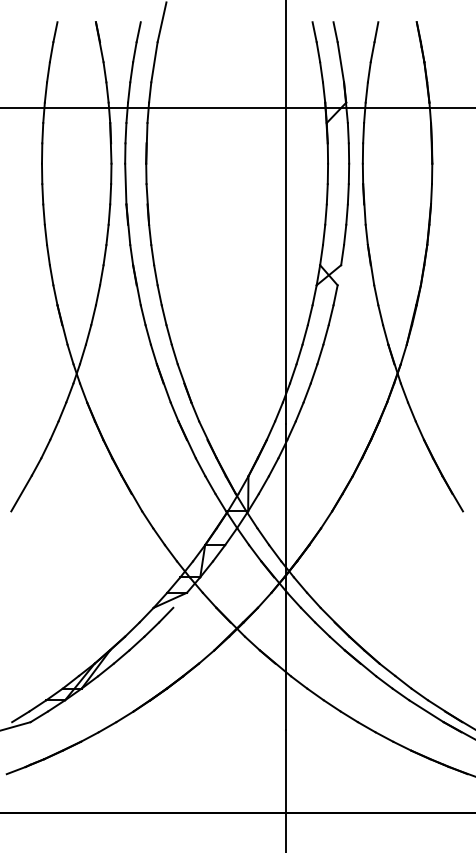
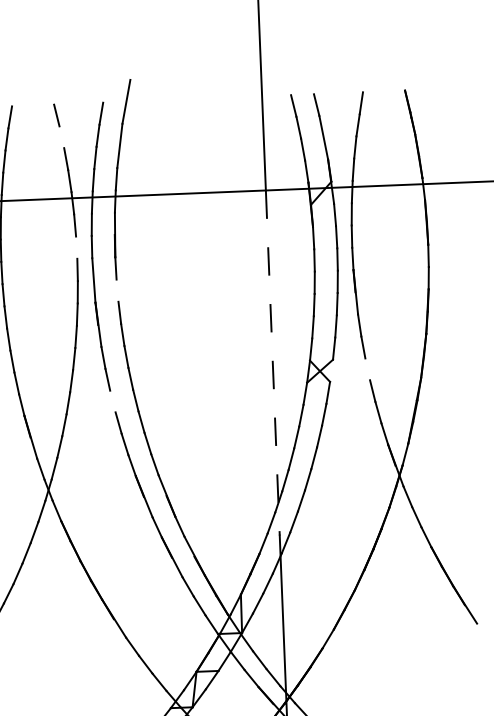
line: (99, 42) -> (58, 126), removed
line: (110, 143) -> (75, 236), removed
line: (147, 204) -> (118, 301), removed
line: (370, 265) -> (365, 358), removed
line: (286, 266) -> (273, 363), solid -> dashed
line: (136, 285) -> (110, 390), removed

